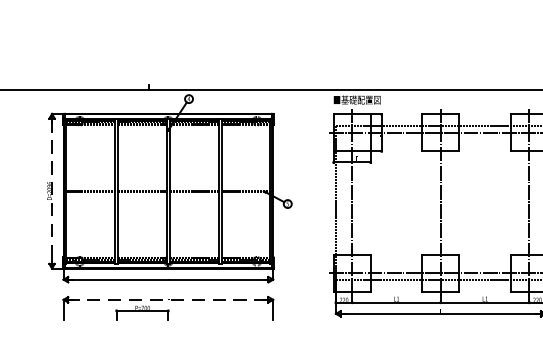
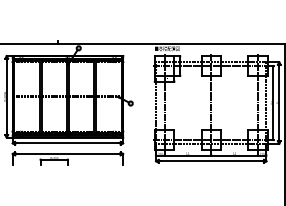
line: (51, 190) -> (6, 96), dashed -> solid
line: (167, 298) -> (67, 153), dashed -> solid

